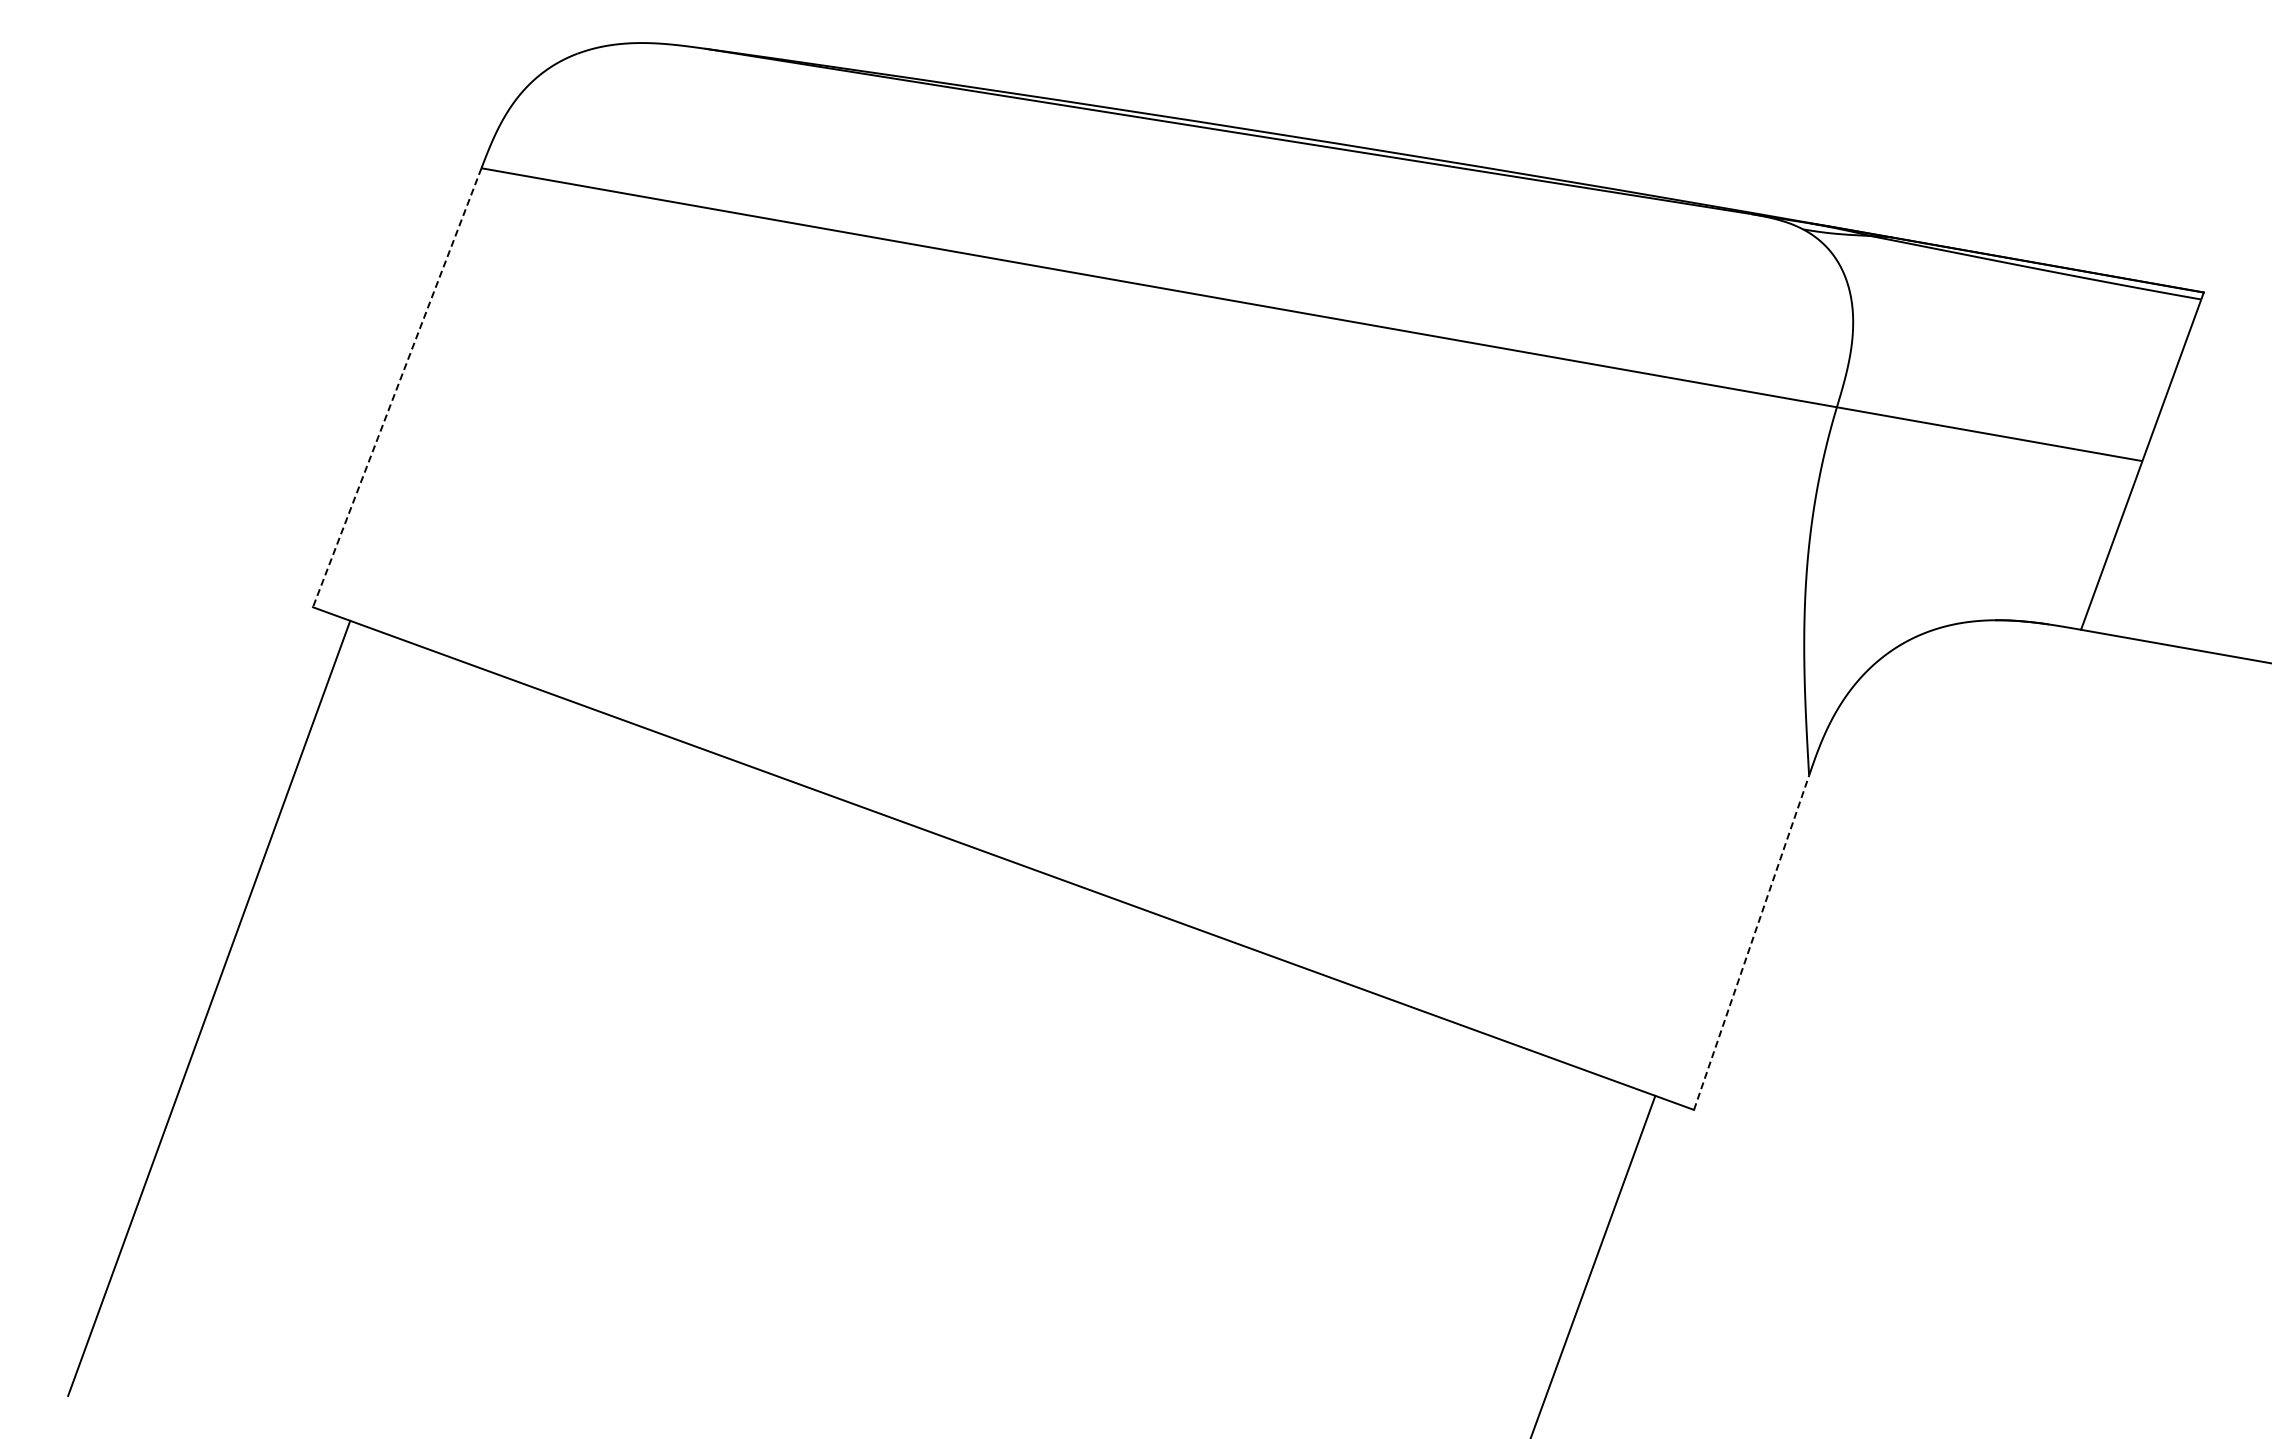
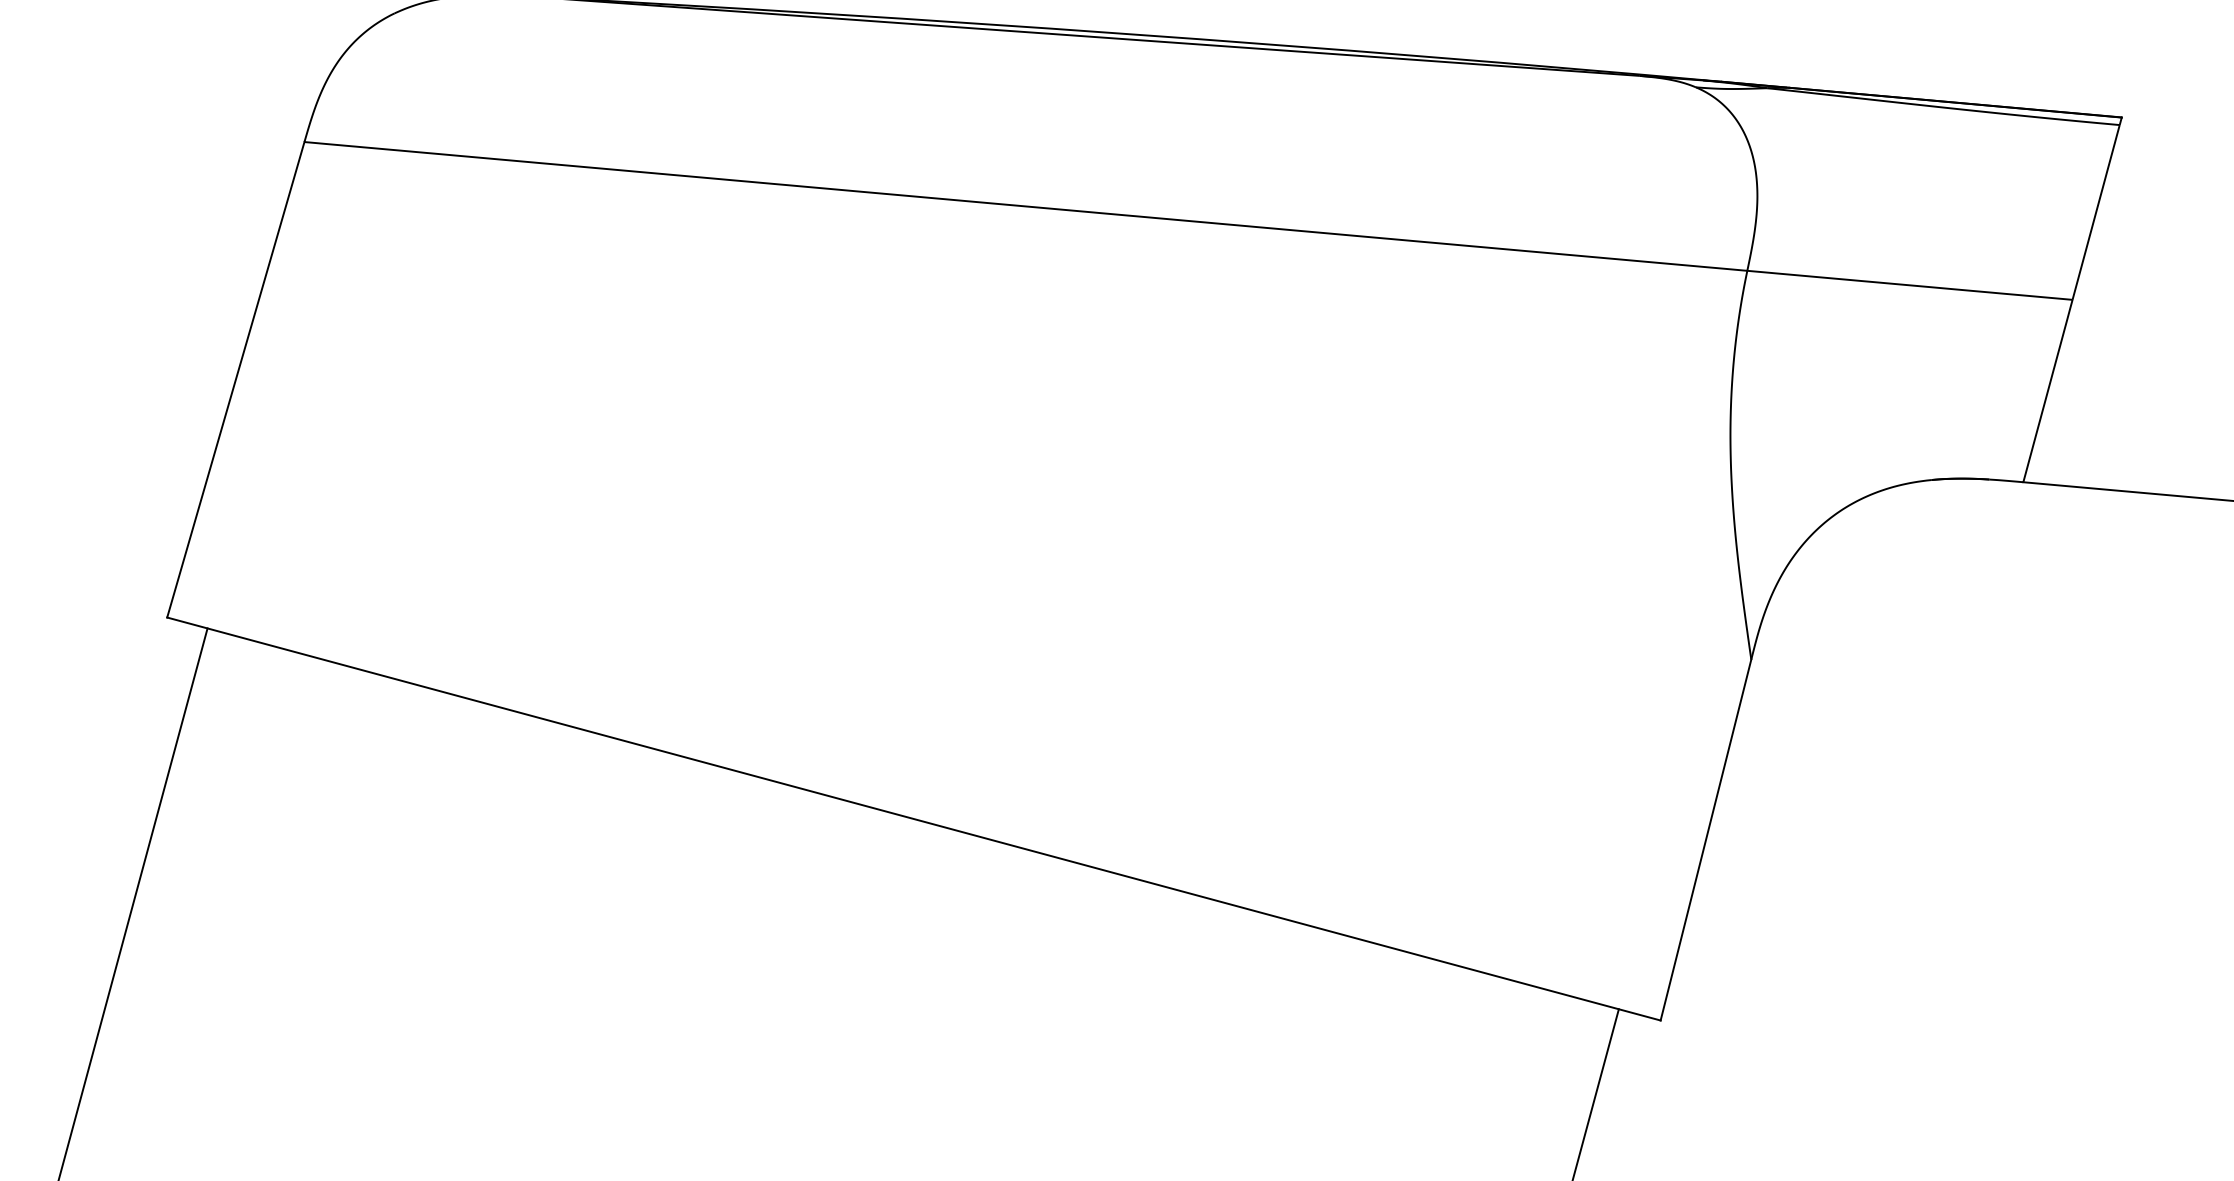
line: (397, 388) -> (236, 380), dashed -> solid
line: (1751, 942) -> (1705, 839), dashed -> solid

